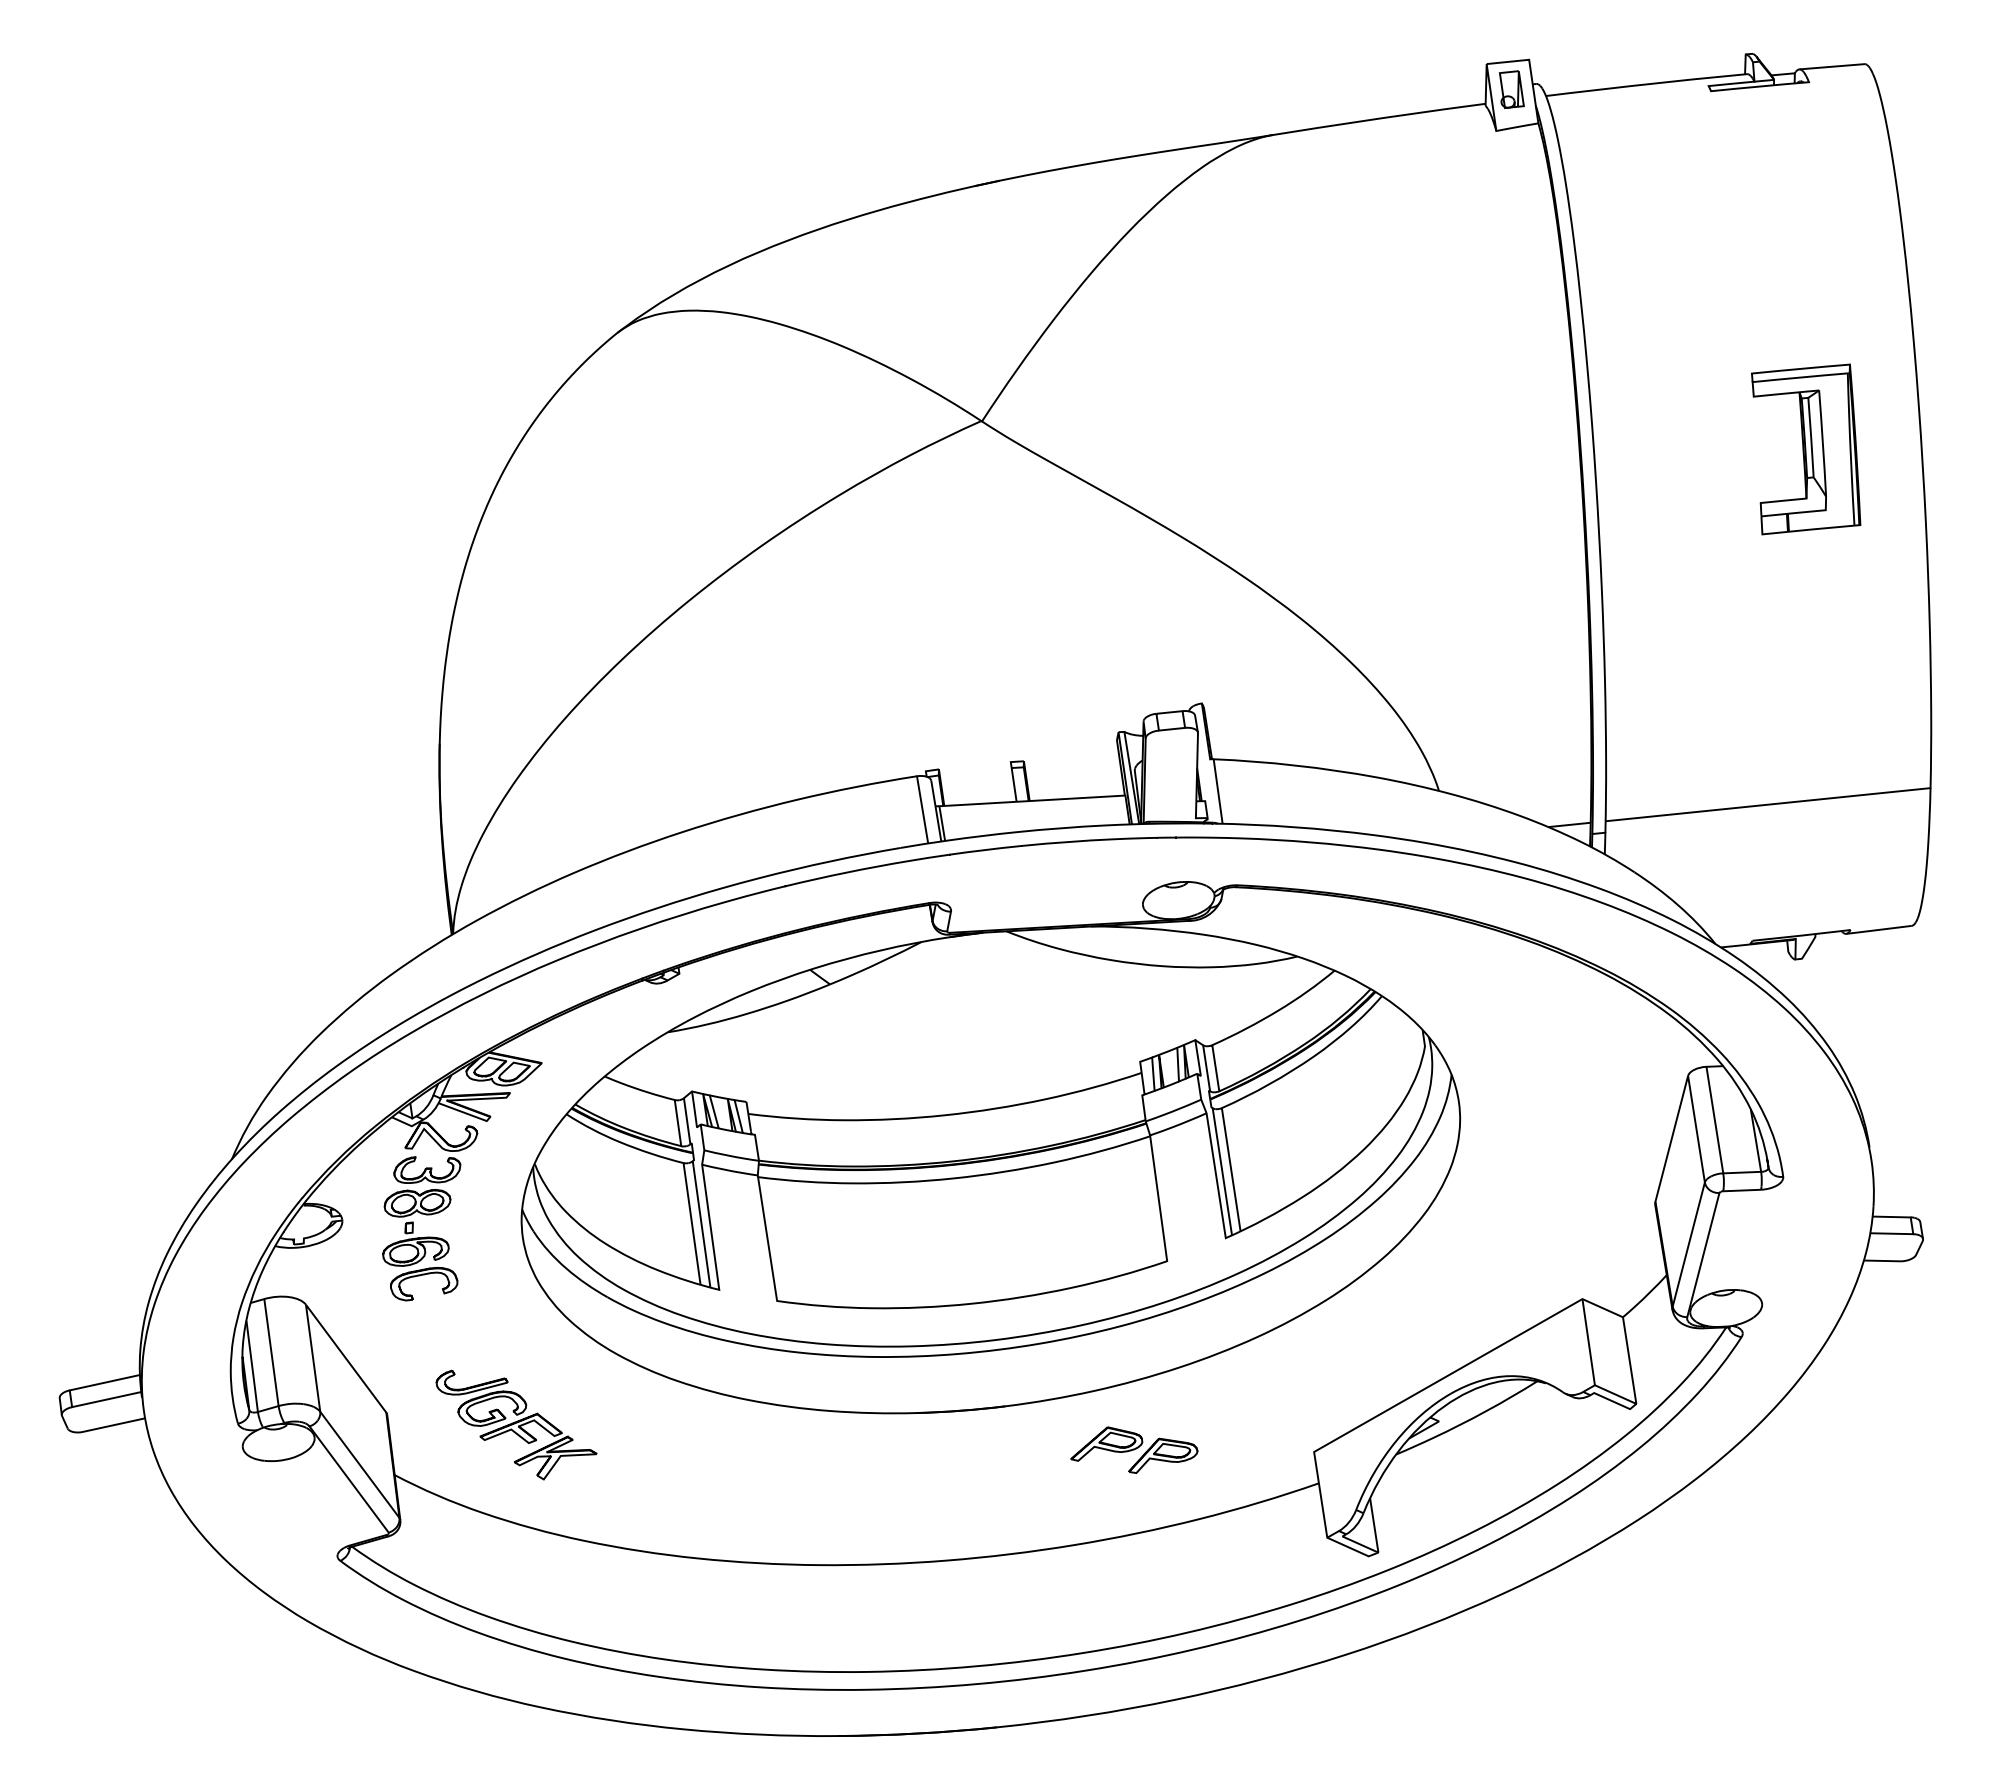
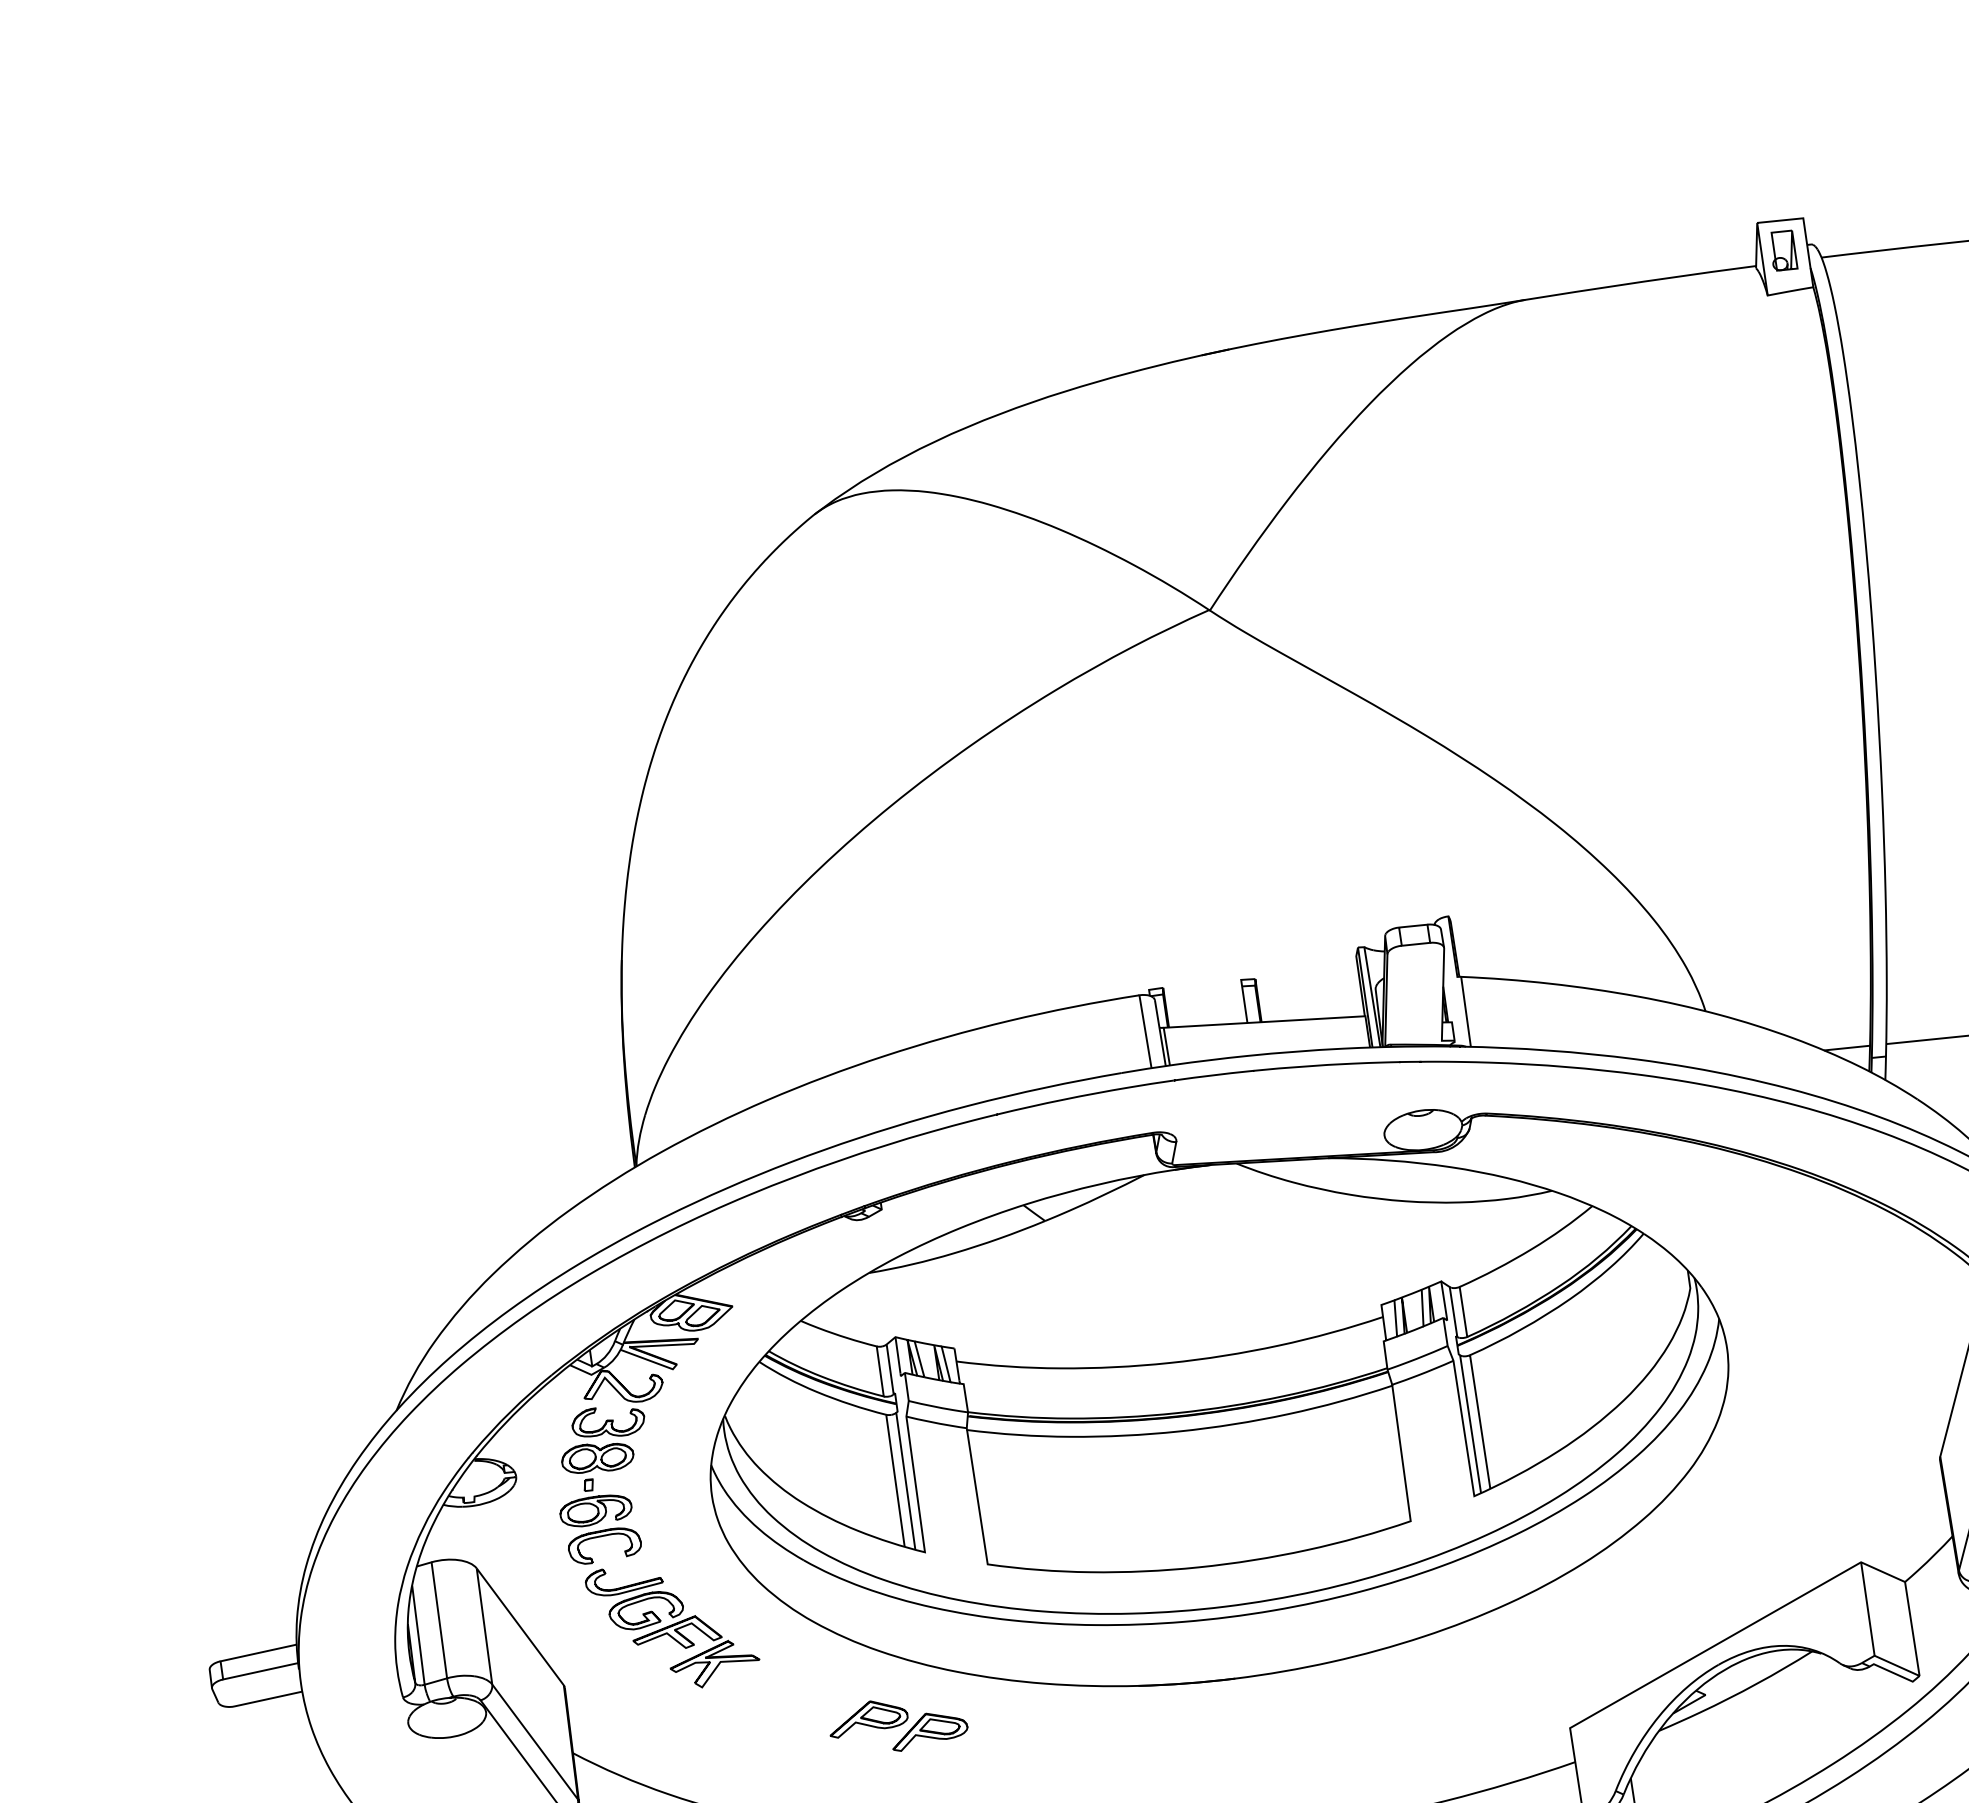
part: (516, 1424) -> (672, 1627), moved
part: (1134, 1449) -> (899, 1725), moved

